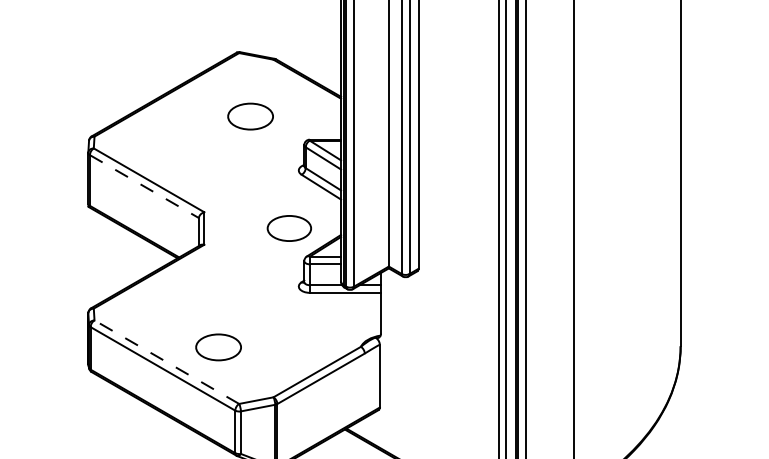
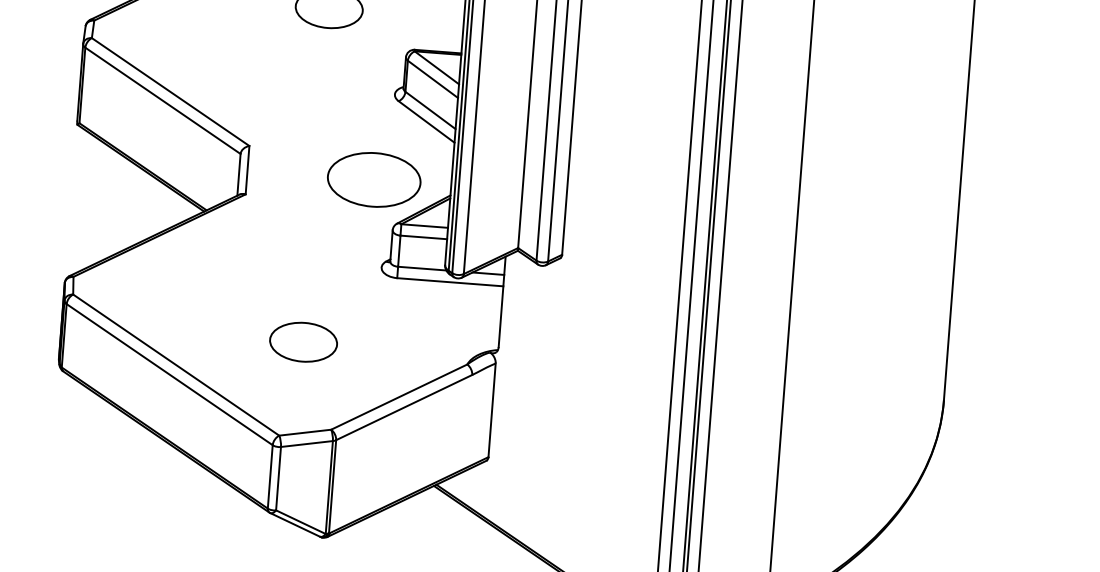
line: (144, 186) -> (163, 100), dashed -> solid
part: (289, 228) -> (374, 179), size x1.43
part: (218, 347) -> (303, 342), moved
line: (166, 362) -> (175, 365), dashed -> solid

